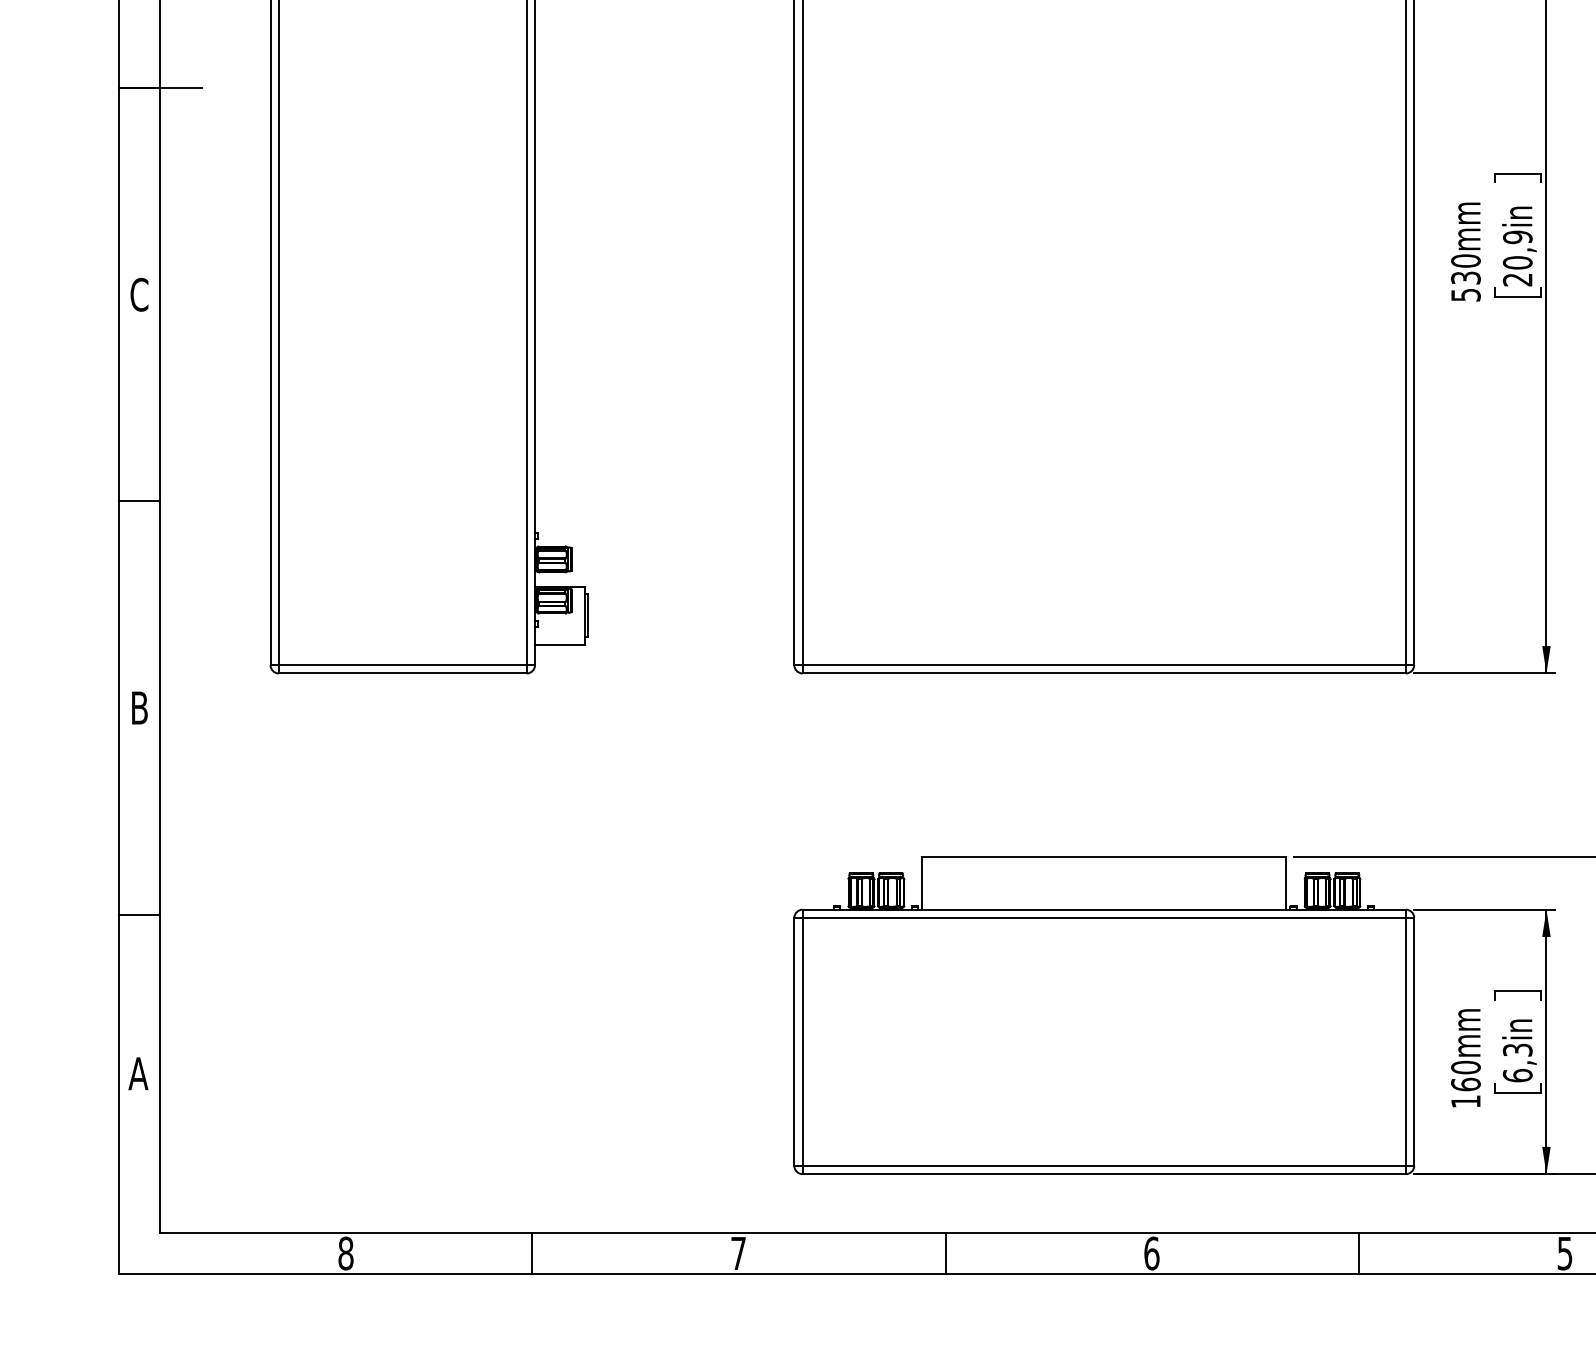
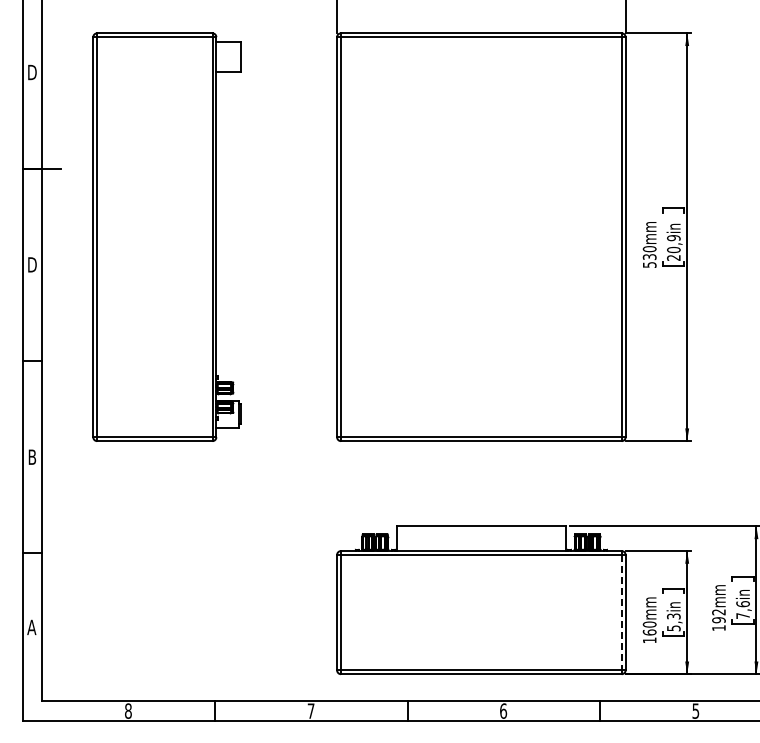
text: (139, 294) -> (32, 264), C -> D
line: (1405, 1041) -> (621, 612), solid -> dashed
text: (1517, 1075) -> (673, 628), 6,3in -> 5,3in

